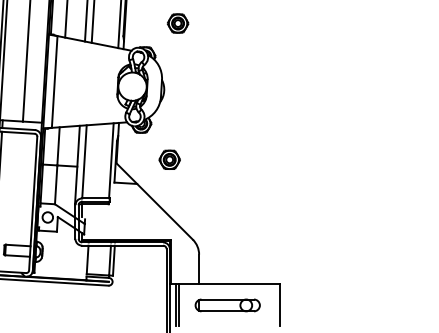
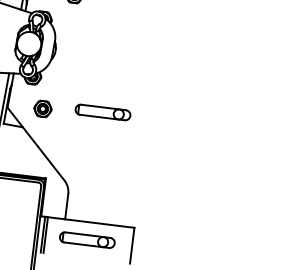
part: (227, 155) -> (102, 112), added
part: (169, 159) -> (42, 108), moved

